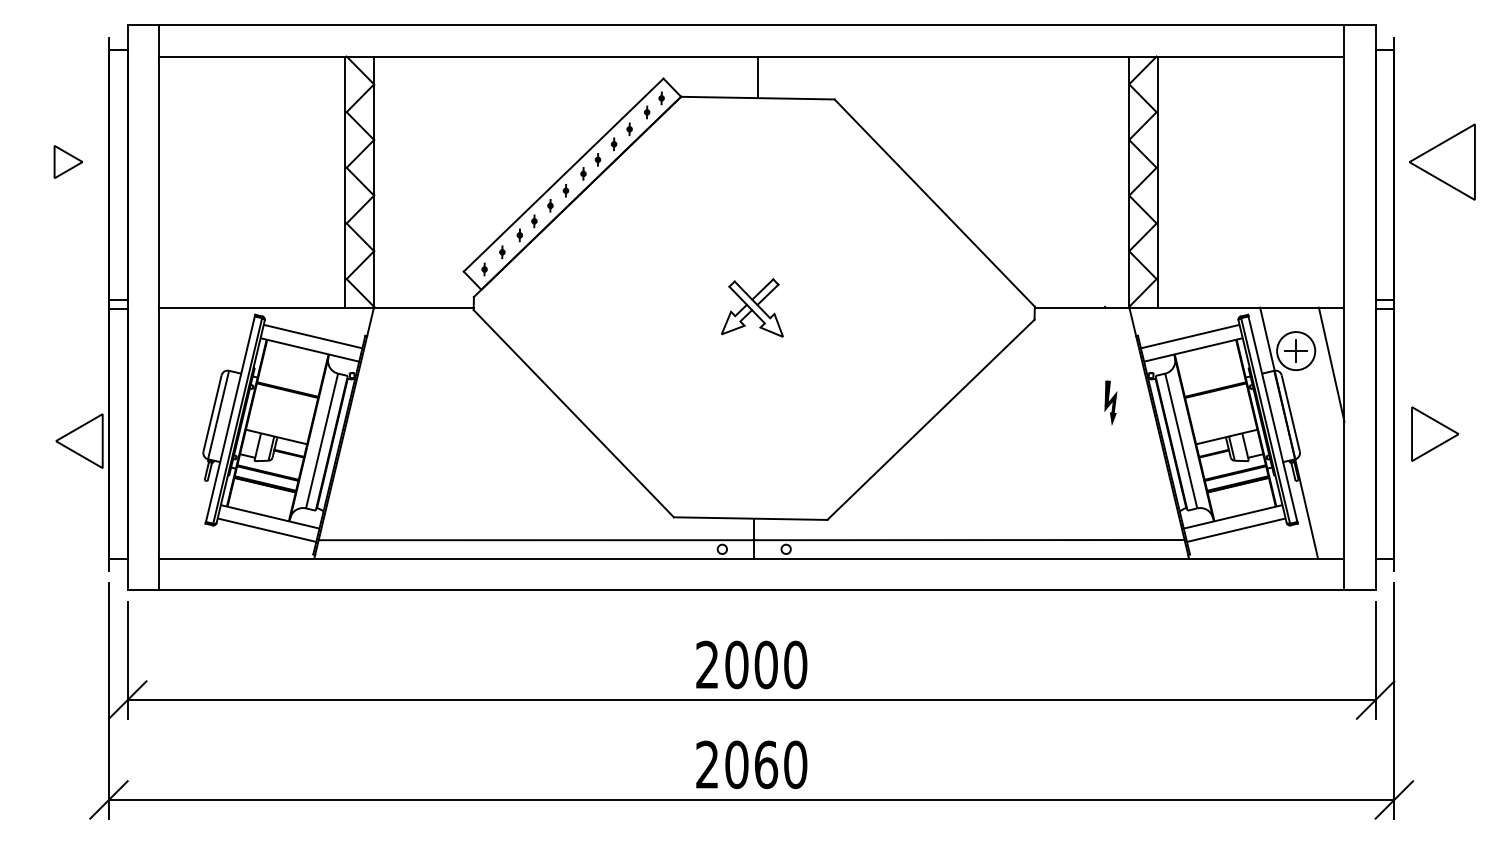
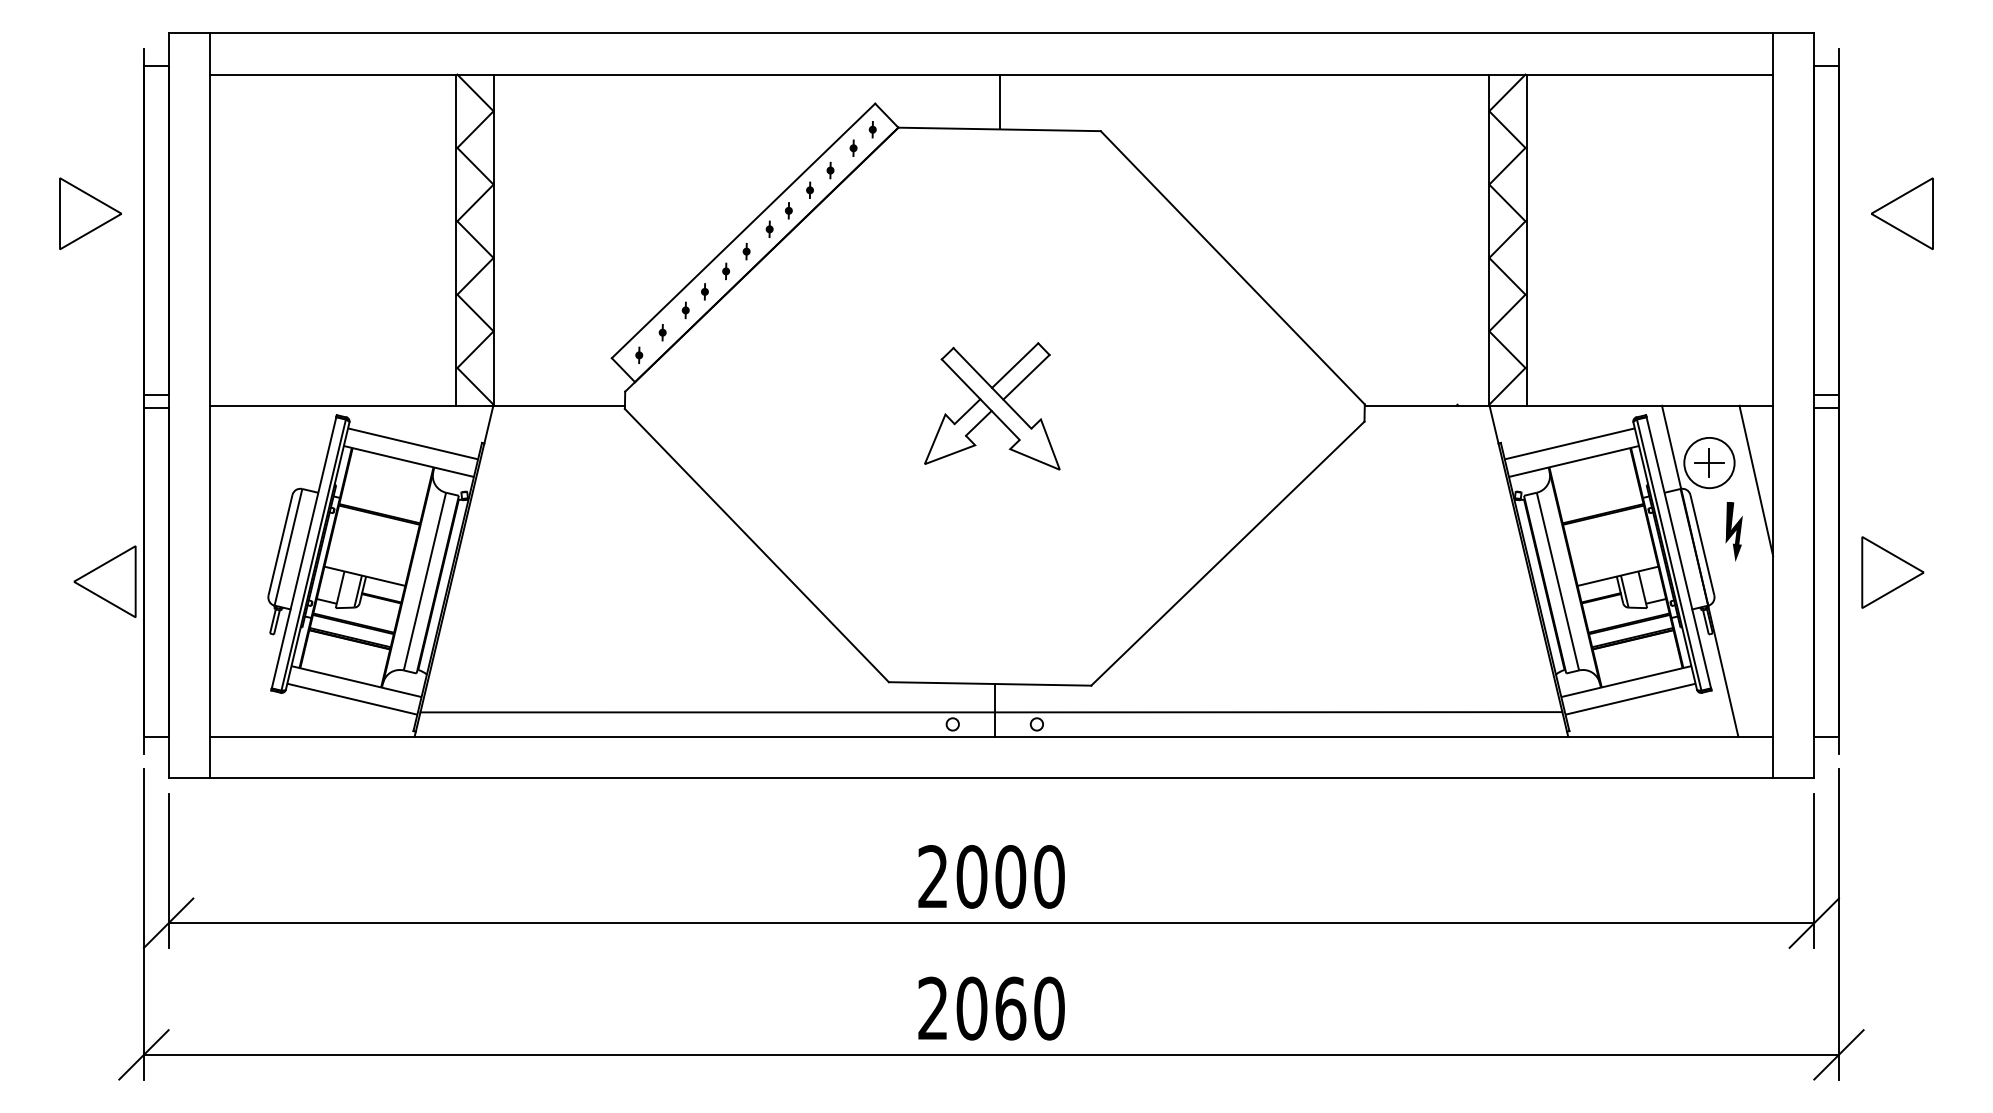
part: (68, 161) -> (90, 212), size x1.67
part: (1442, 161) -> (1902, 212), size x0.71
part: (752, 307) -> (992, 405), size x1.67
part: (1110, 402) -> (1733, 530), moved

